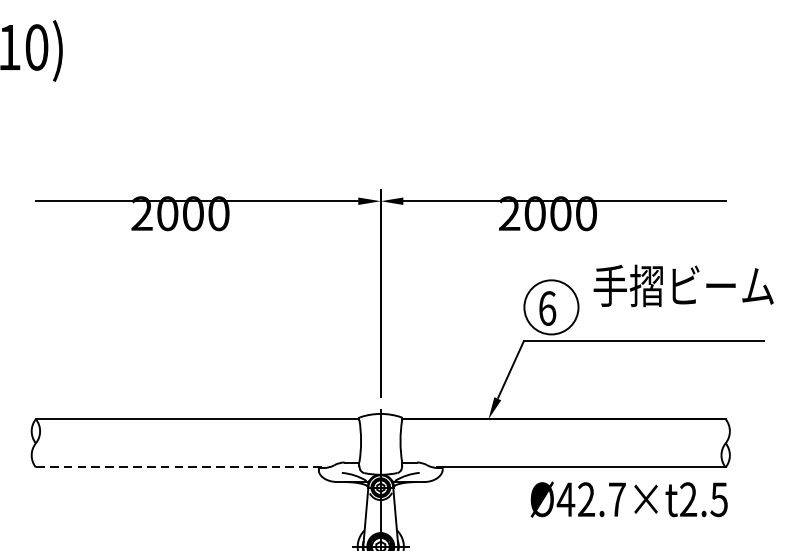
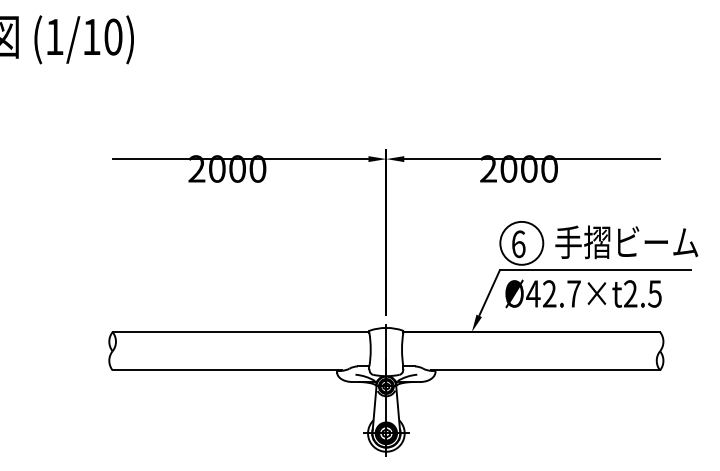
text: (683, 286) -> (626, 242), moved
line: (180, 467) -> (227, 370), dashed -> solid
text: (629, 499) -> (583, 293), moved

